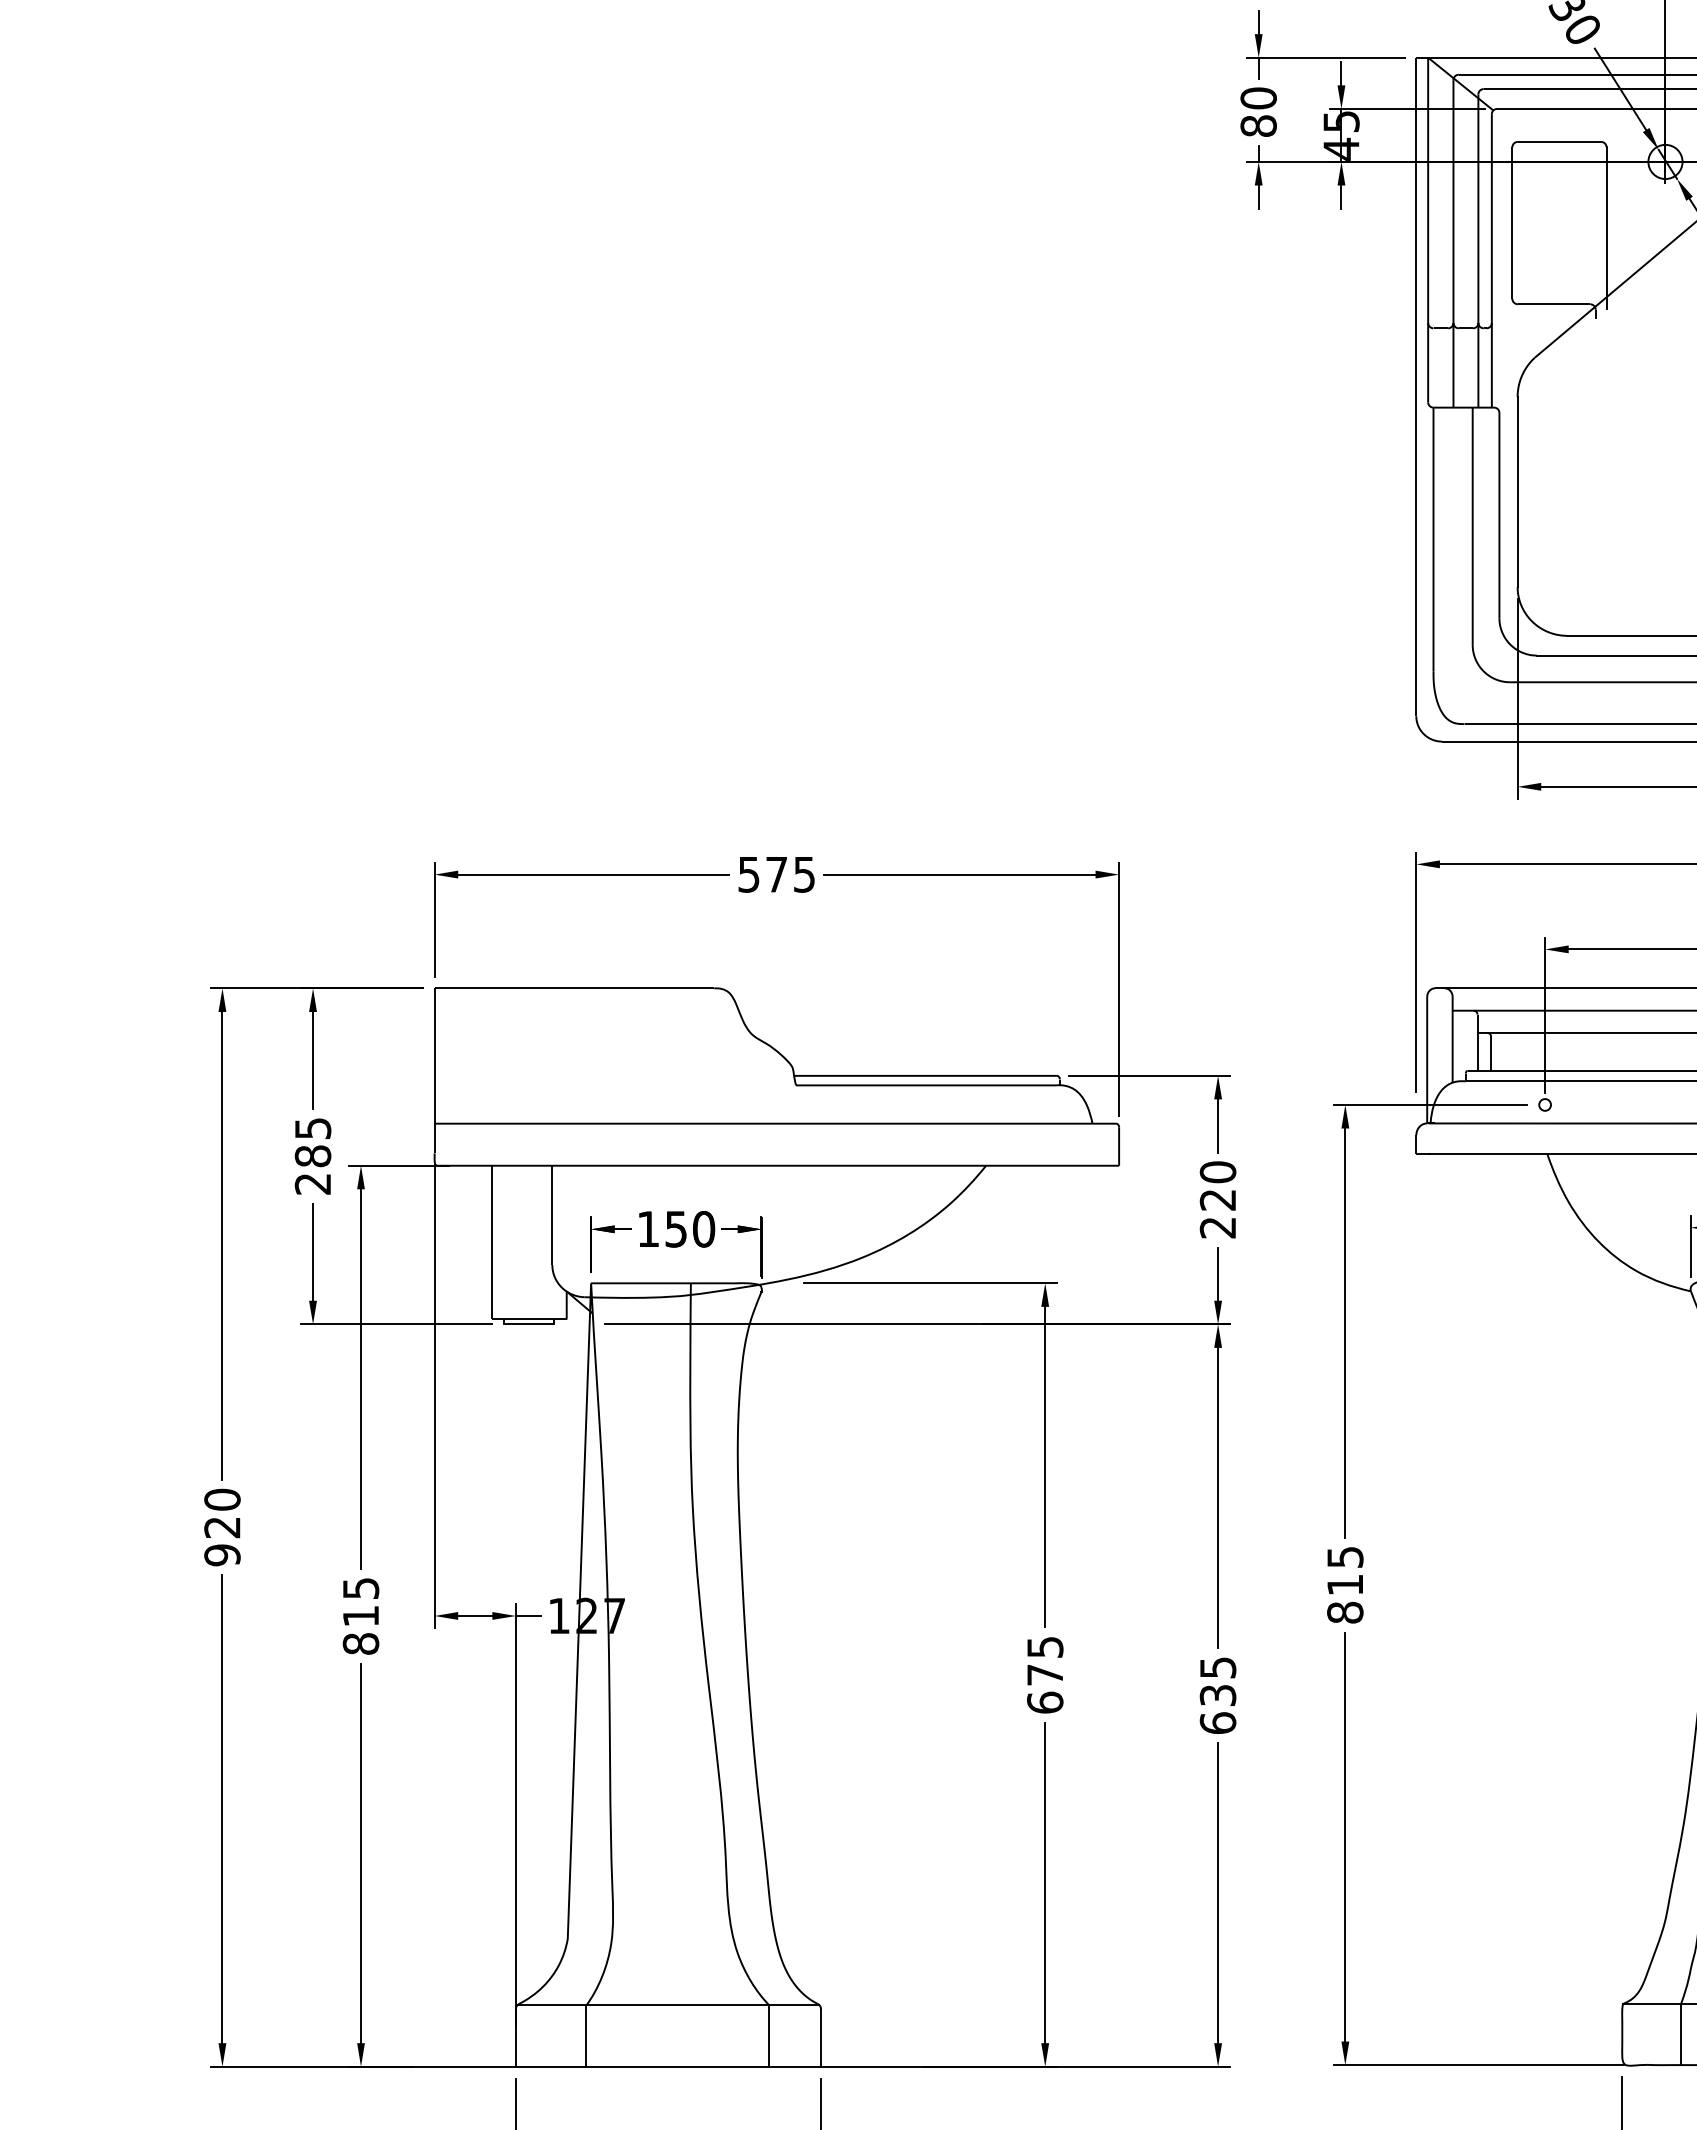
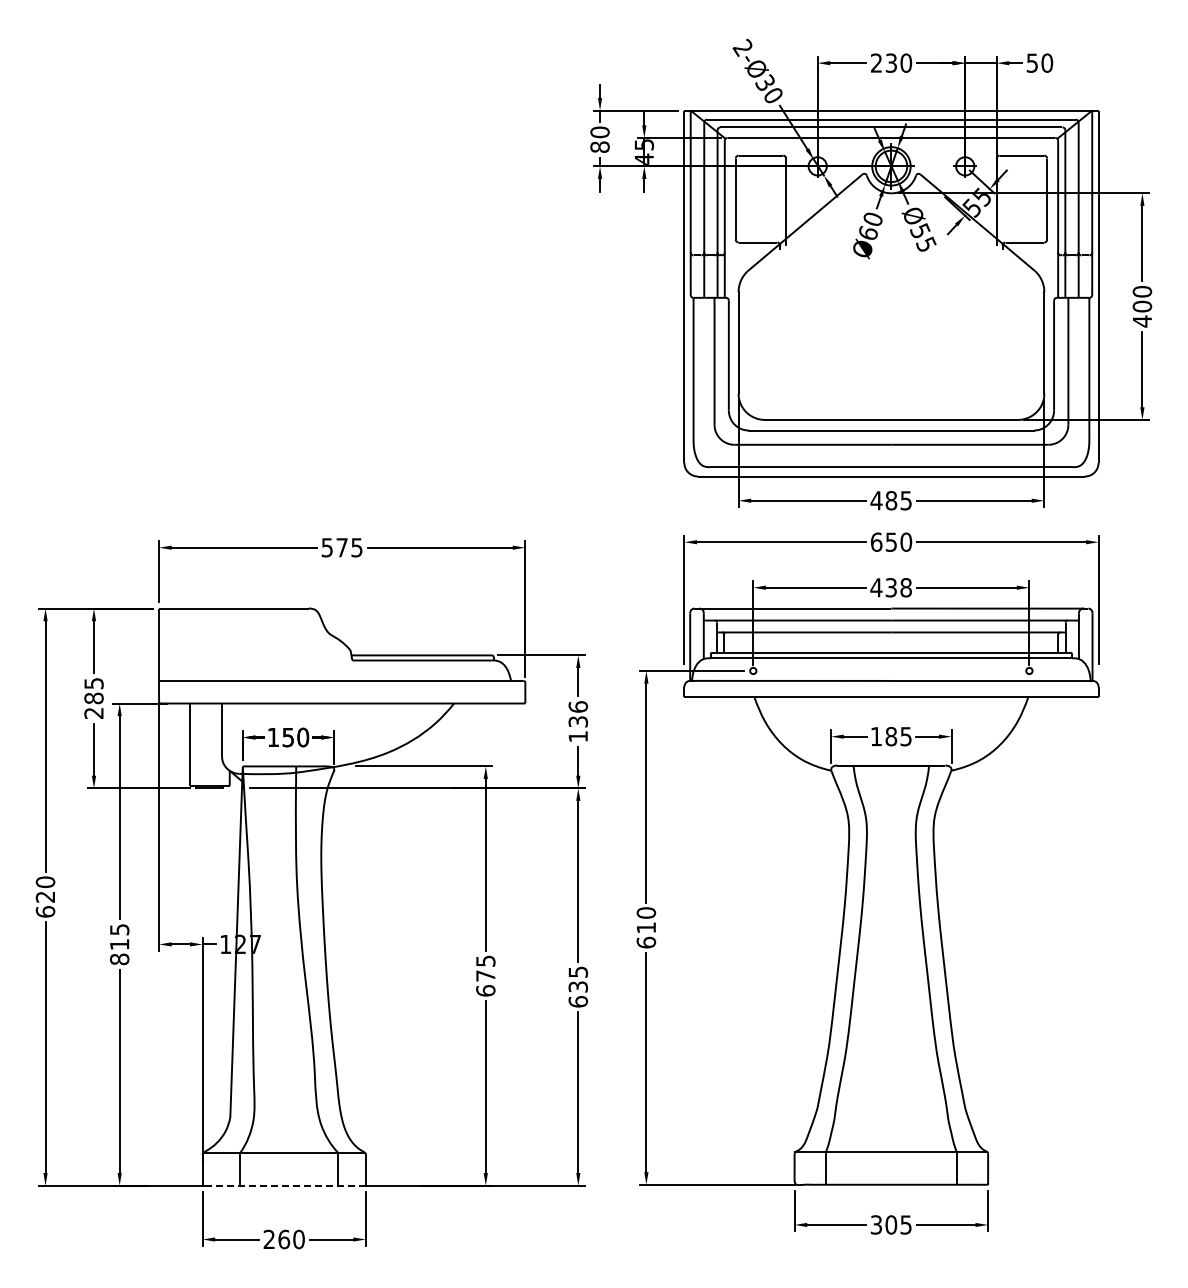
text: (1218, 1199) -> (578, 721), 220 -> 136
text: (222, 1554) -> (45, 911), 920 -> 620
text: (1345, 1584) -> (646, 927), 815 -> 610
line: (669, 2066) -> (284, 1185), solid -> dashed

